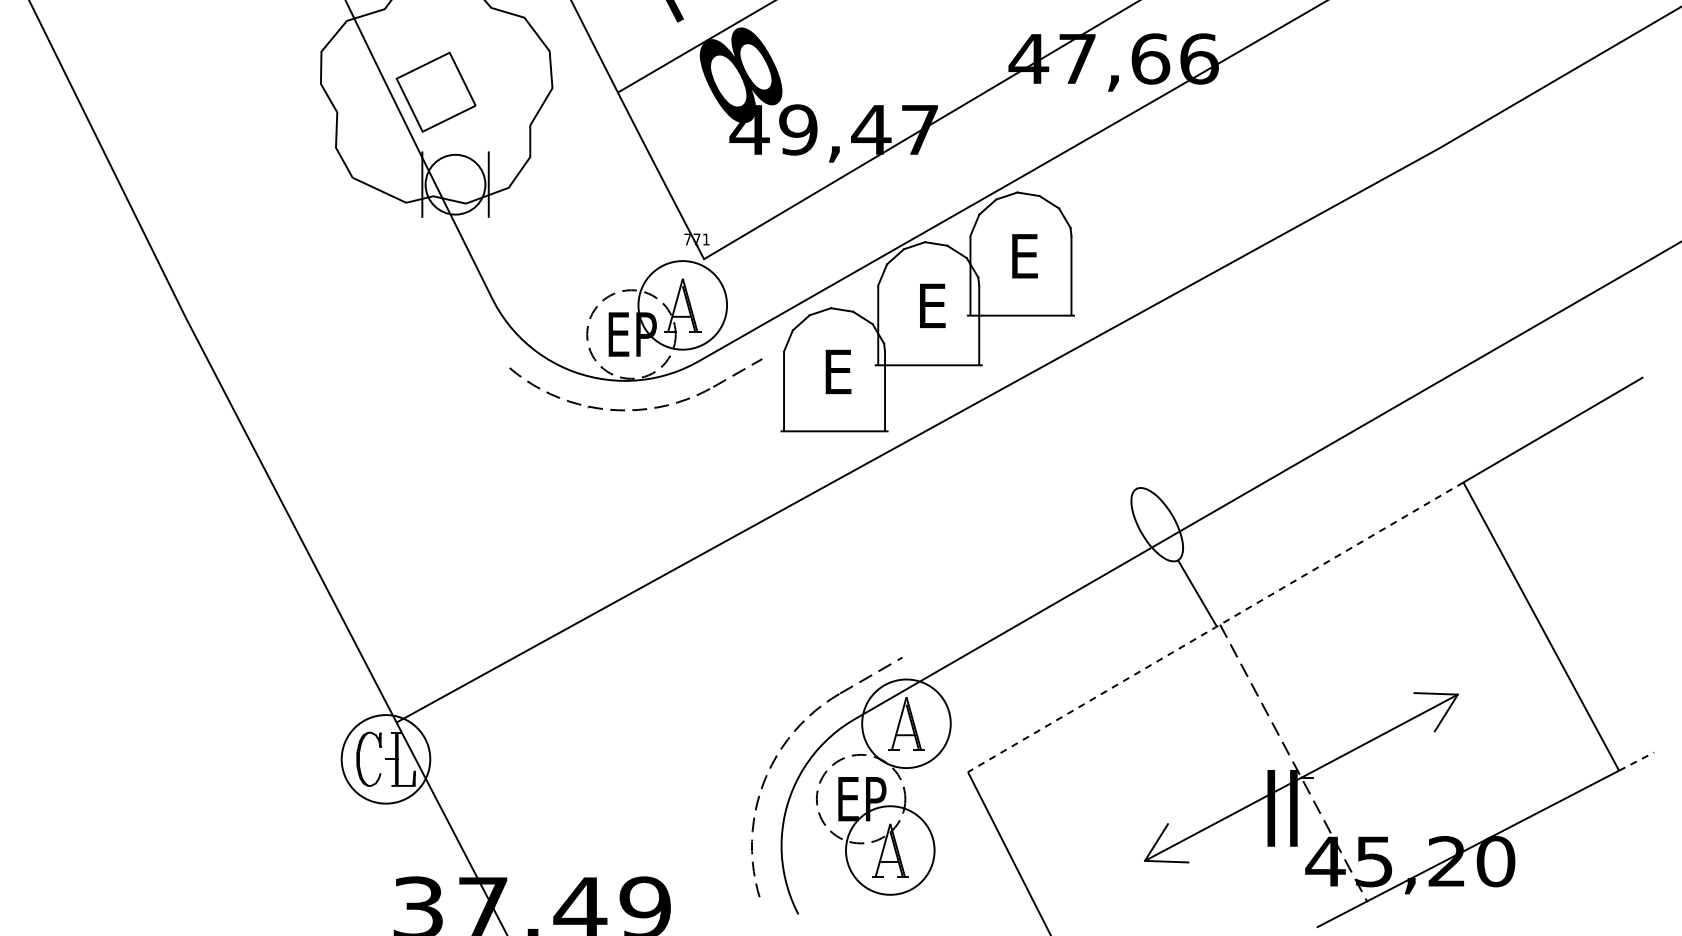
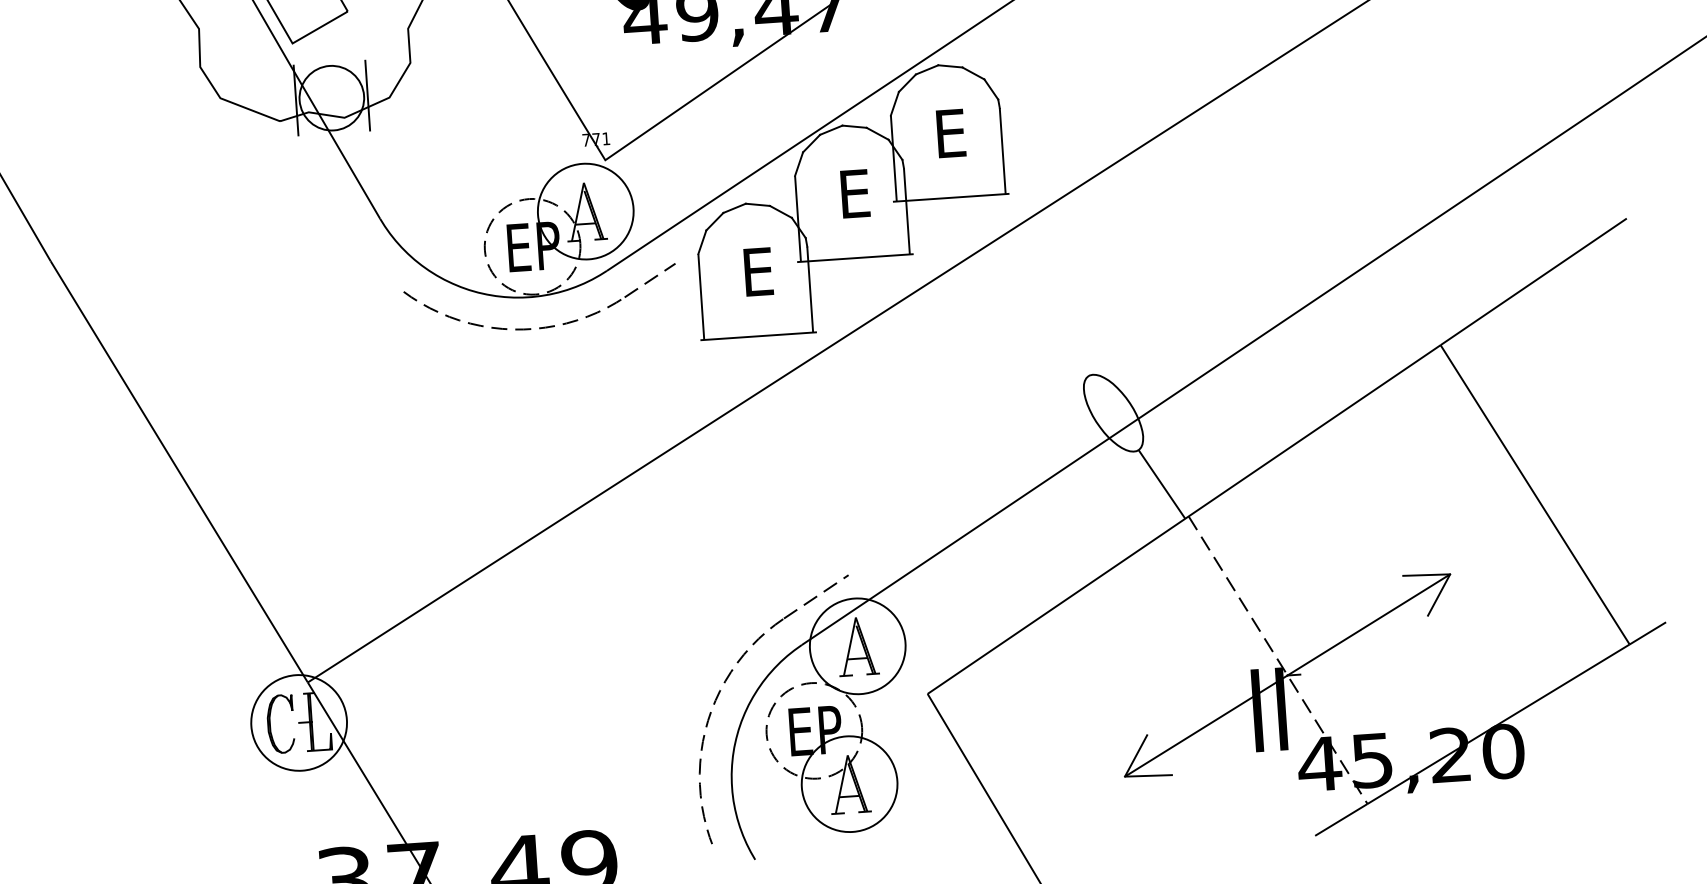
line: (1215, 627) -> (1183, 519), dashed -> solid
line: (1636, 761) -> (1647, 633), dashed -> solid

